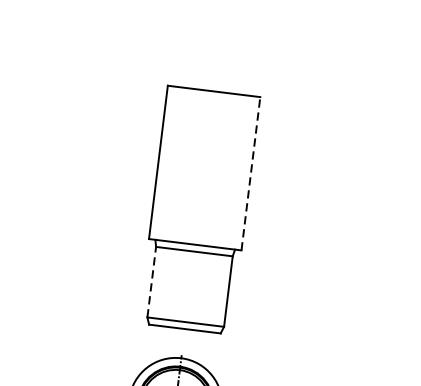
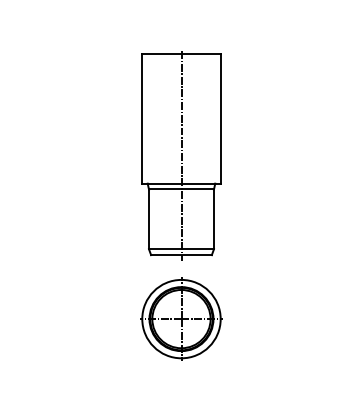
line: (250, 173) -> (220, 118), dashed -> solid
line: (199, 212) -> (181, 156), added
line: (152, 282) -> (149, 219), dashed -> solid

